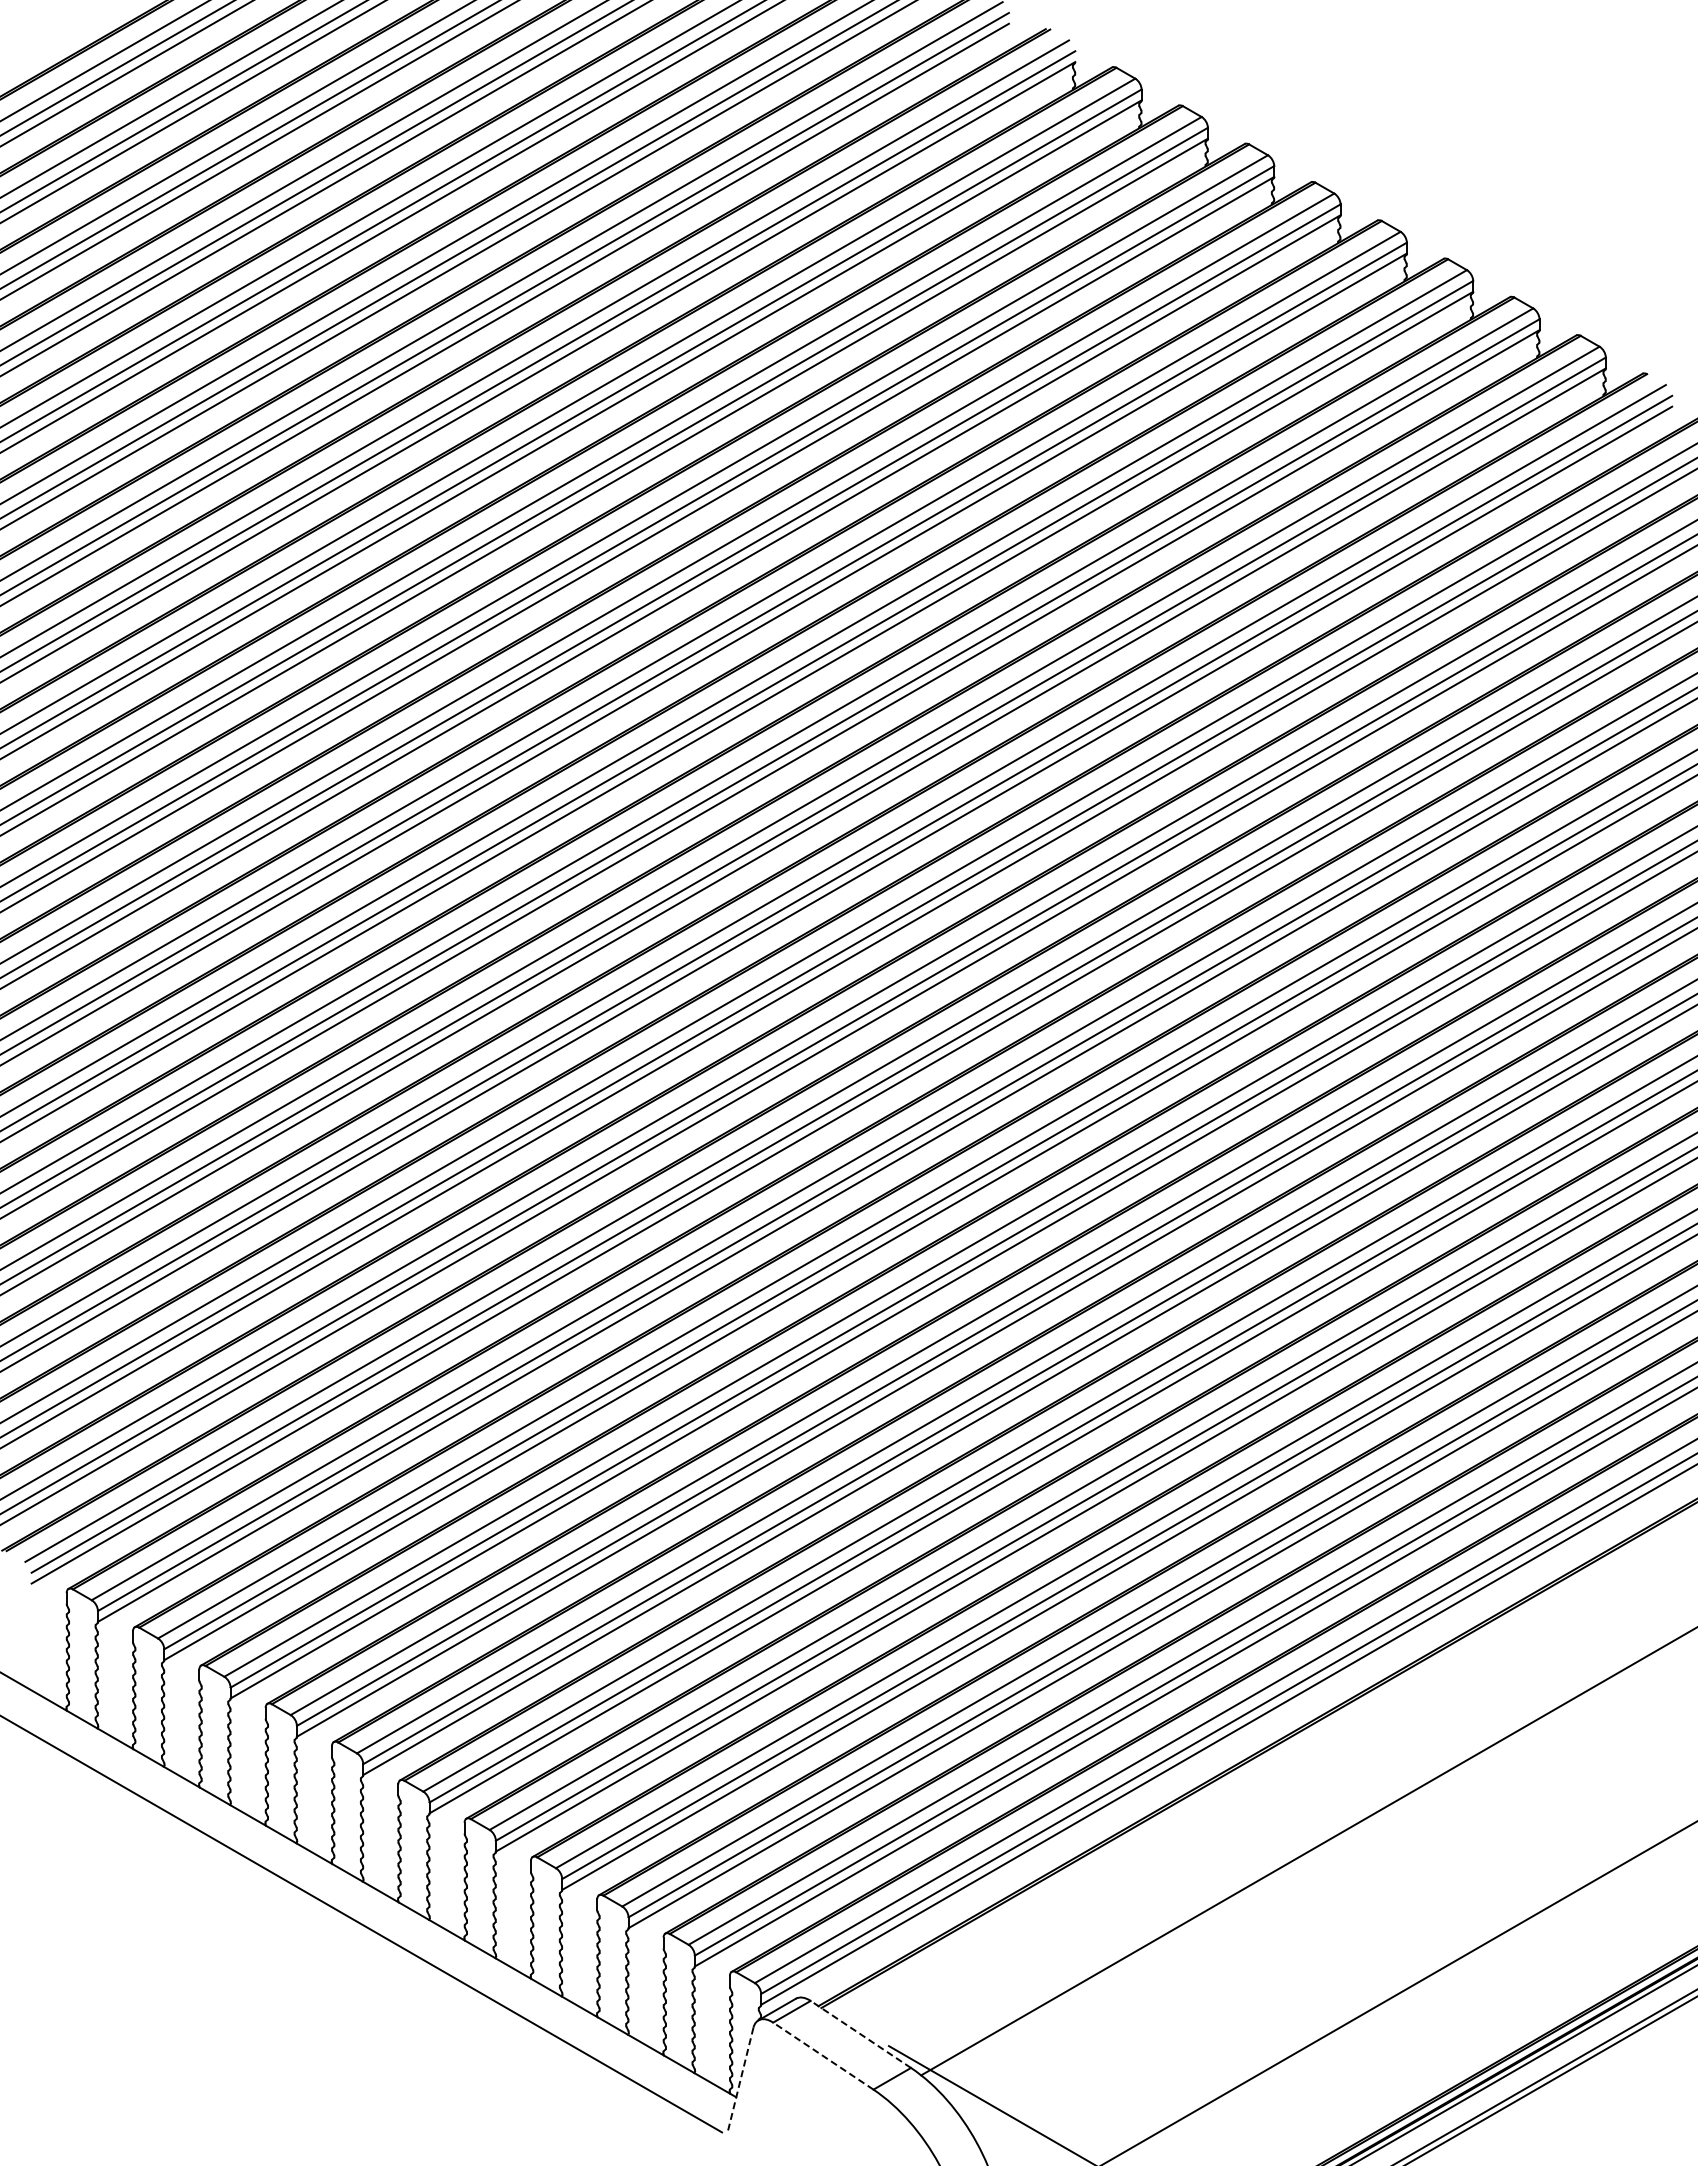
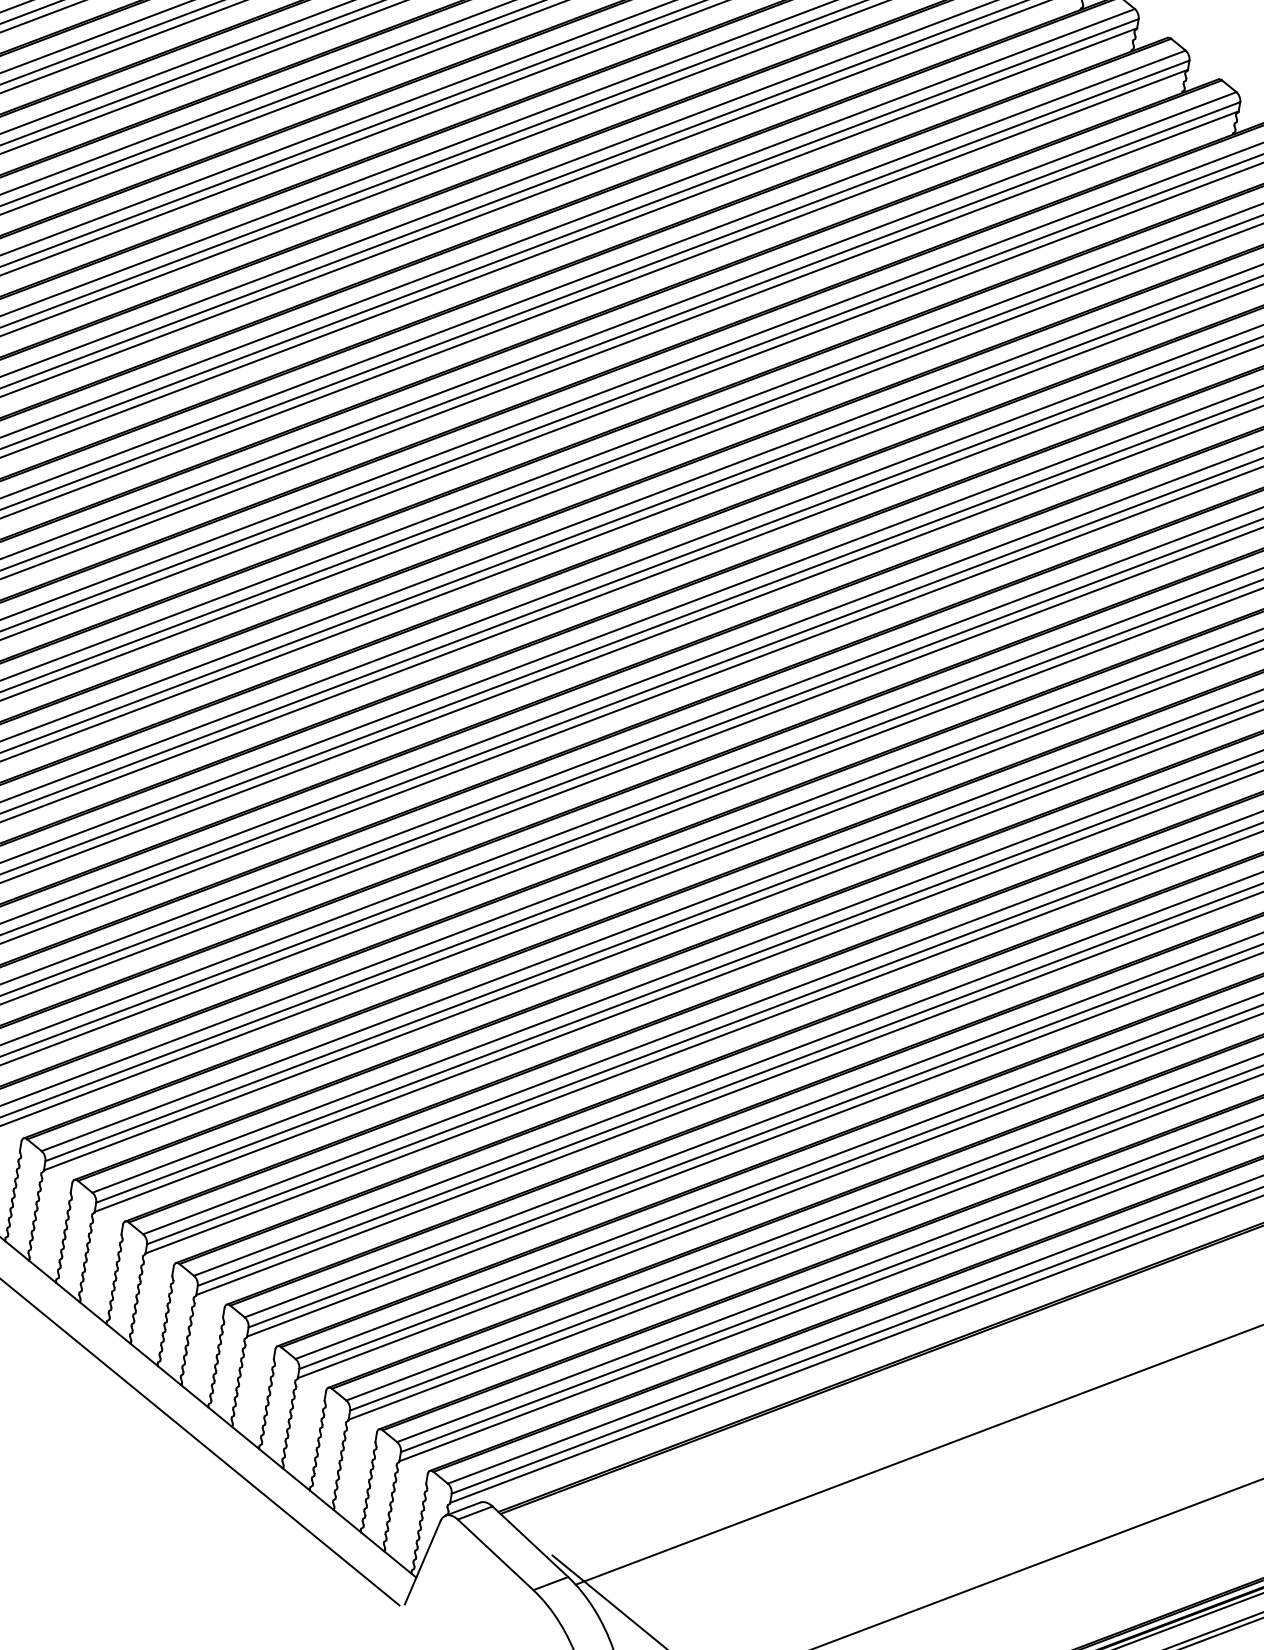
line: (860, 2034) -> (530, 1541), dashed -> solid
line: (822, 2055) -> (495, 1554), dashed -> solid
line: (740, 2079) -> (422, 1563), dashed -> solid

